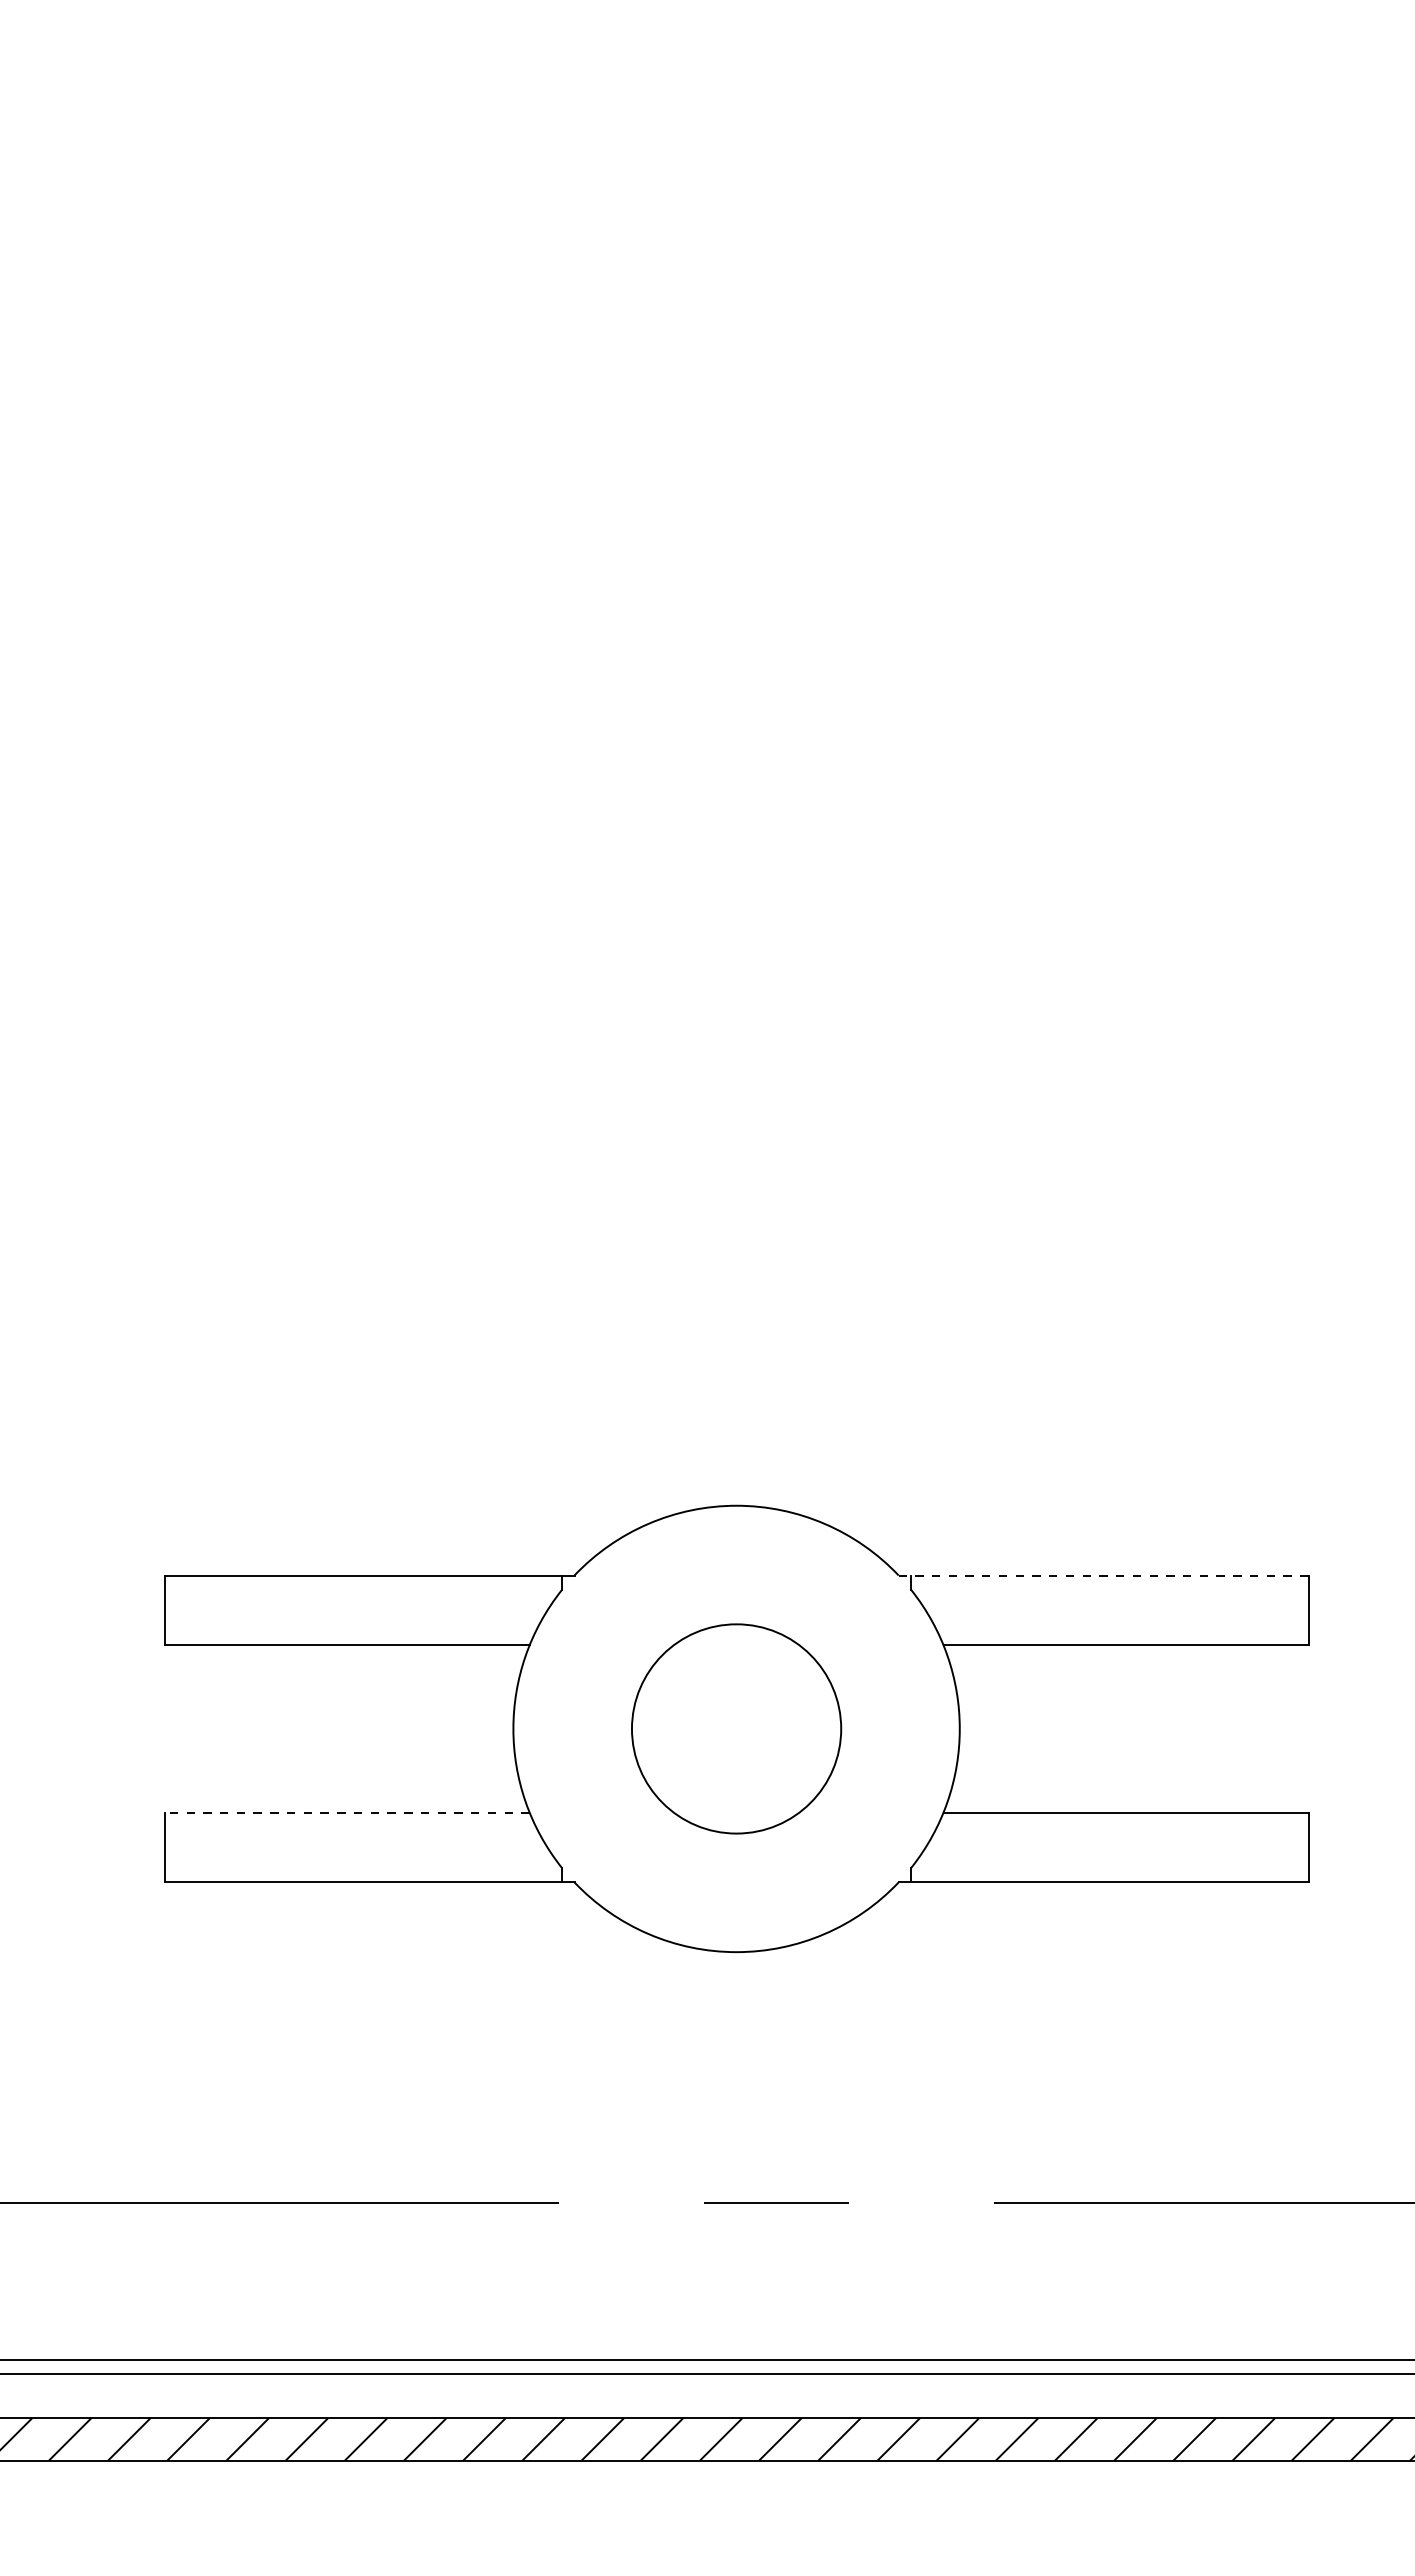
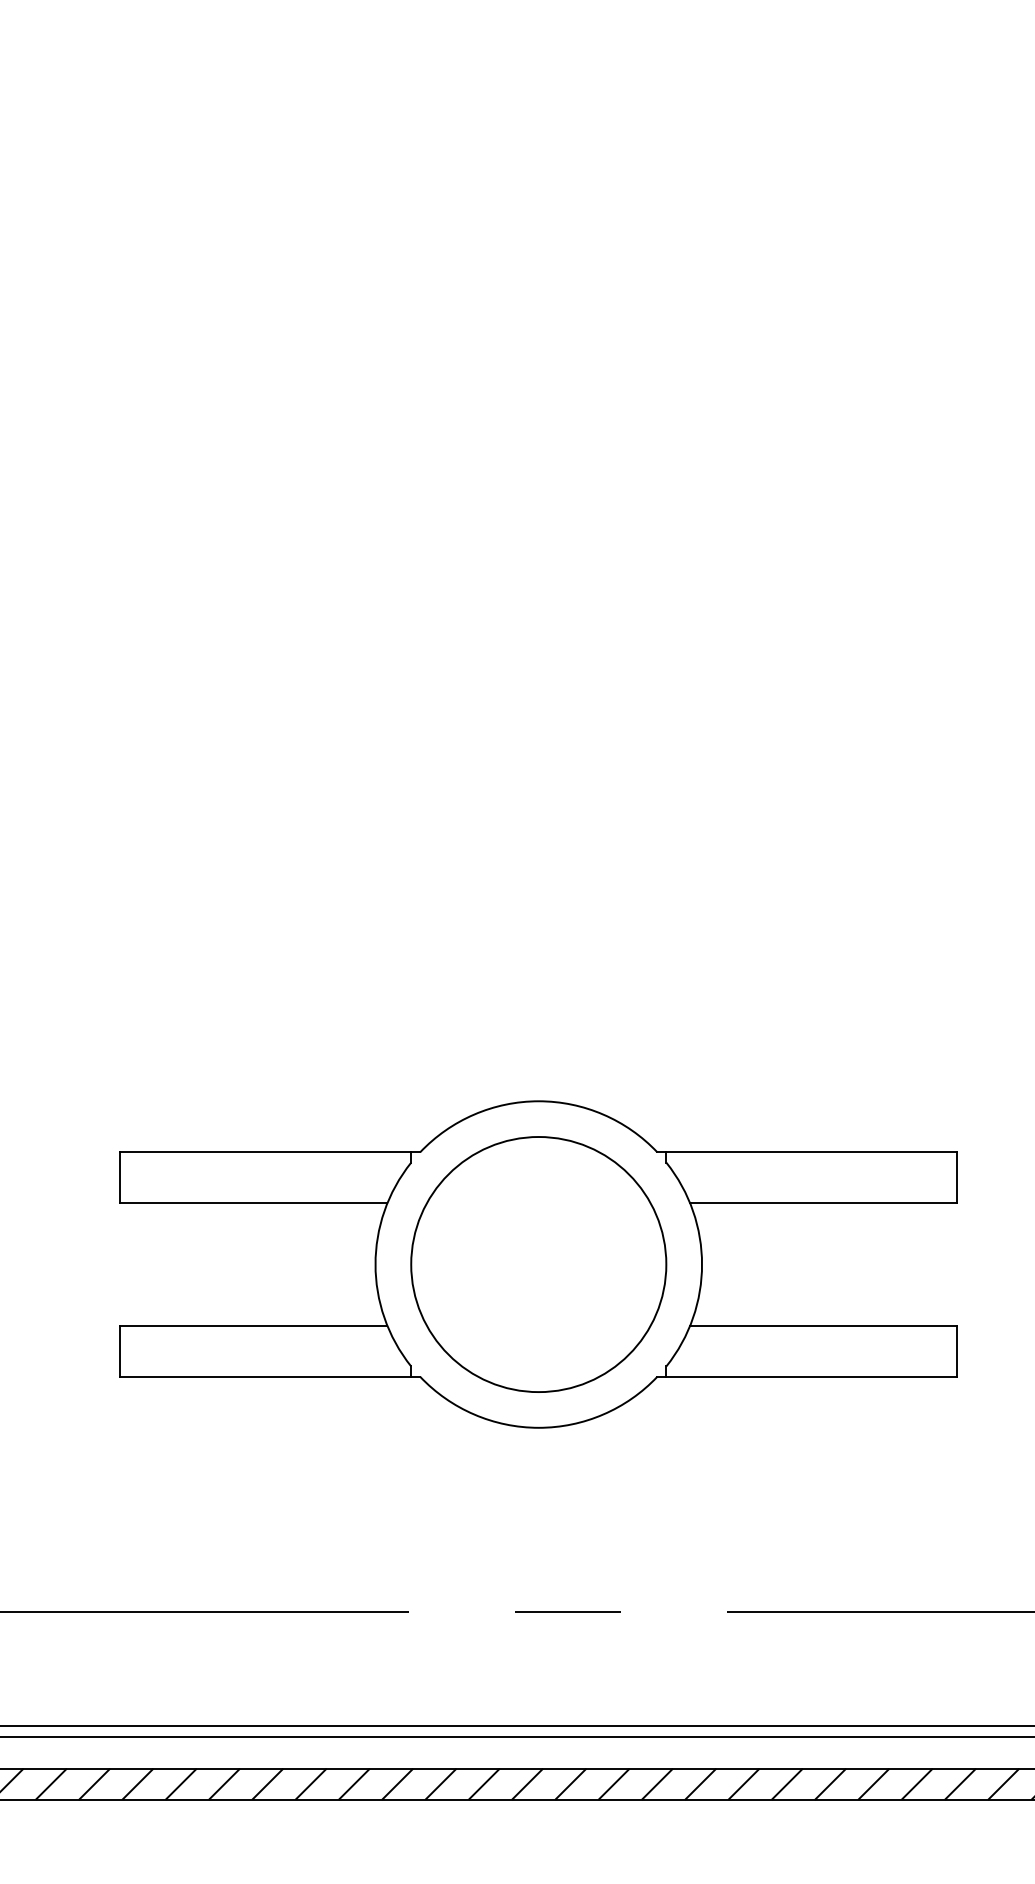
line: (1103, 1575) -> (807, 1152), dashed -> solid
circle: (736, 1728) -> (538, 1264), size x1.67
line: (347, 1812) -> (254, 1325), dashed -> solid

